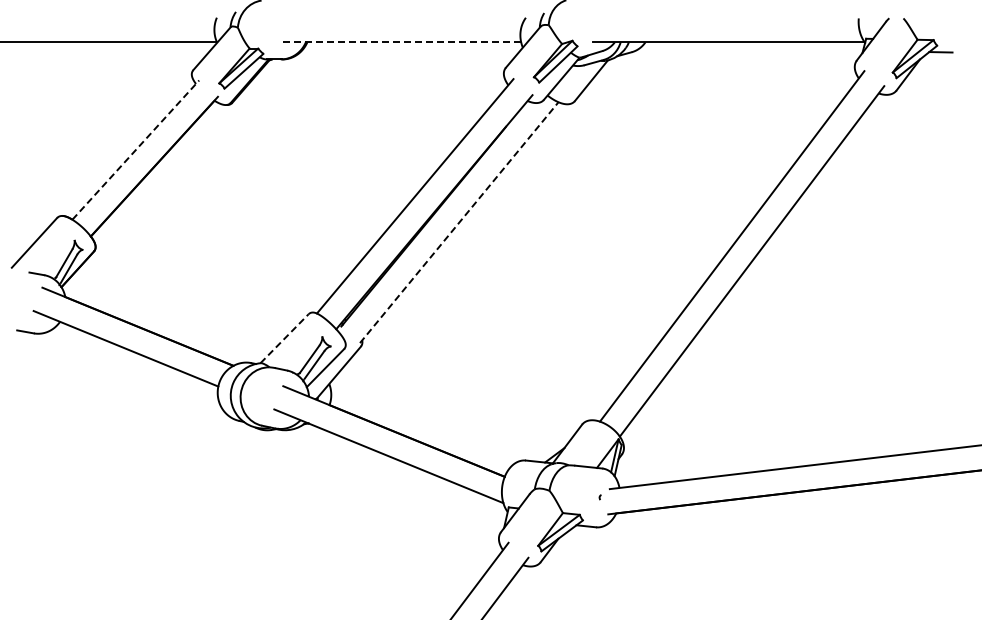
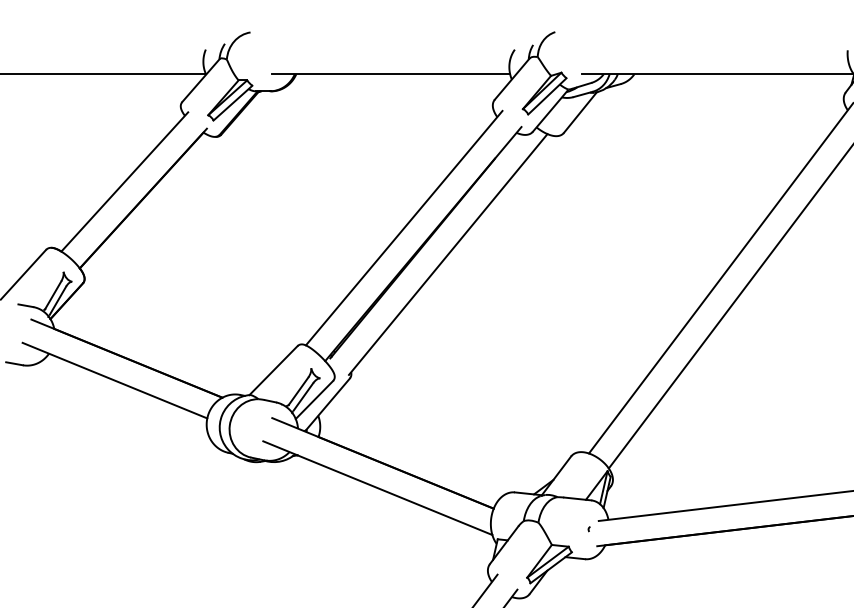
line: (402, 42) -> (391, 74), dashed -> solid
line: (136, 149) -> (125, 181), dashed -> solid
line: (459, 222) -> (448, 254), dashed -> solid
line: (284, 338) -> (273, 370), dashed -> solid

